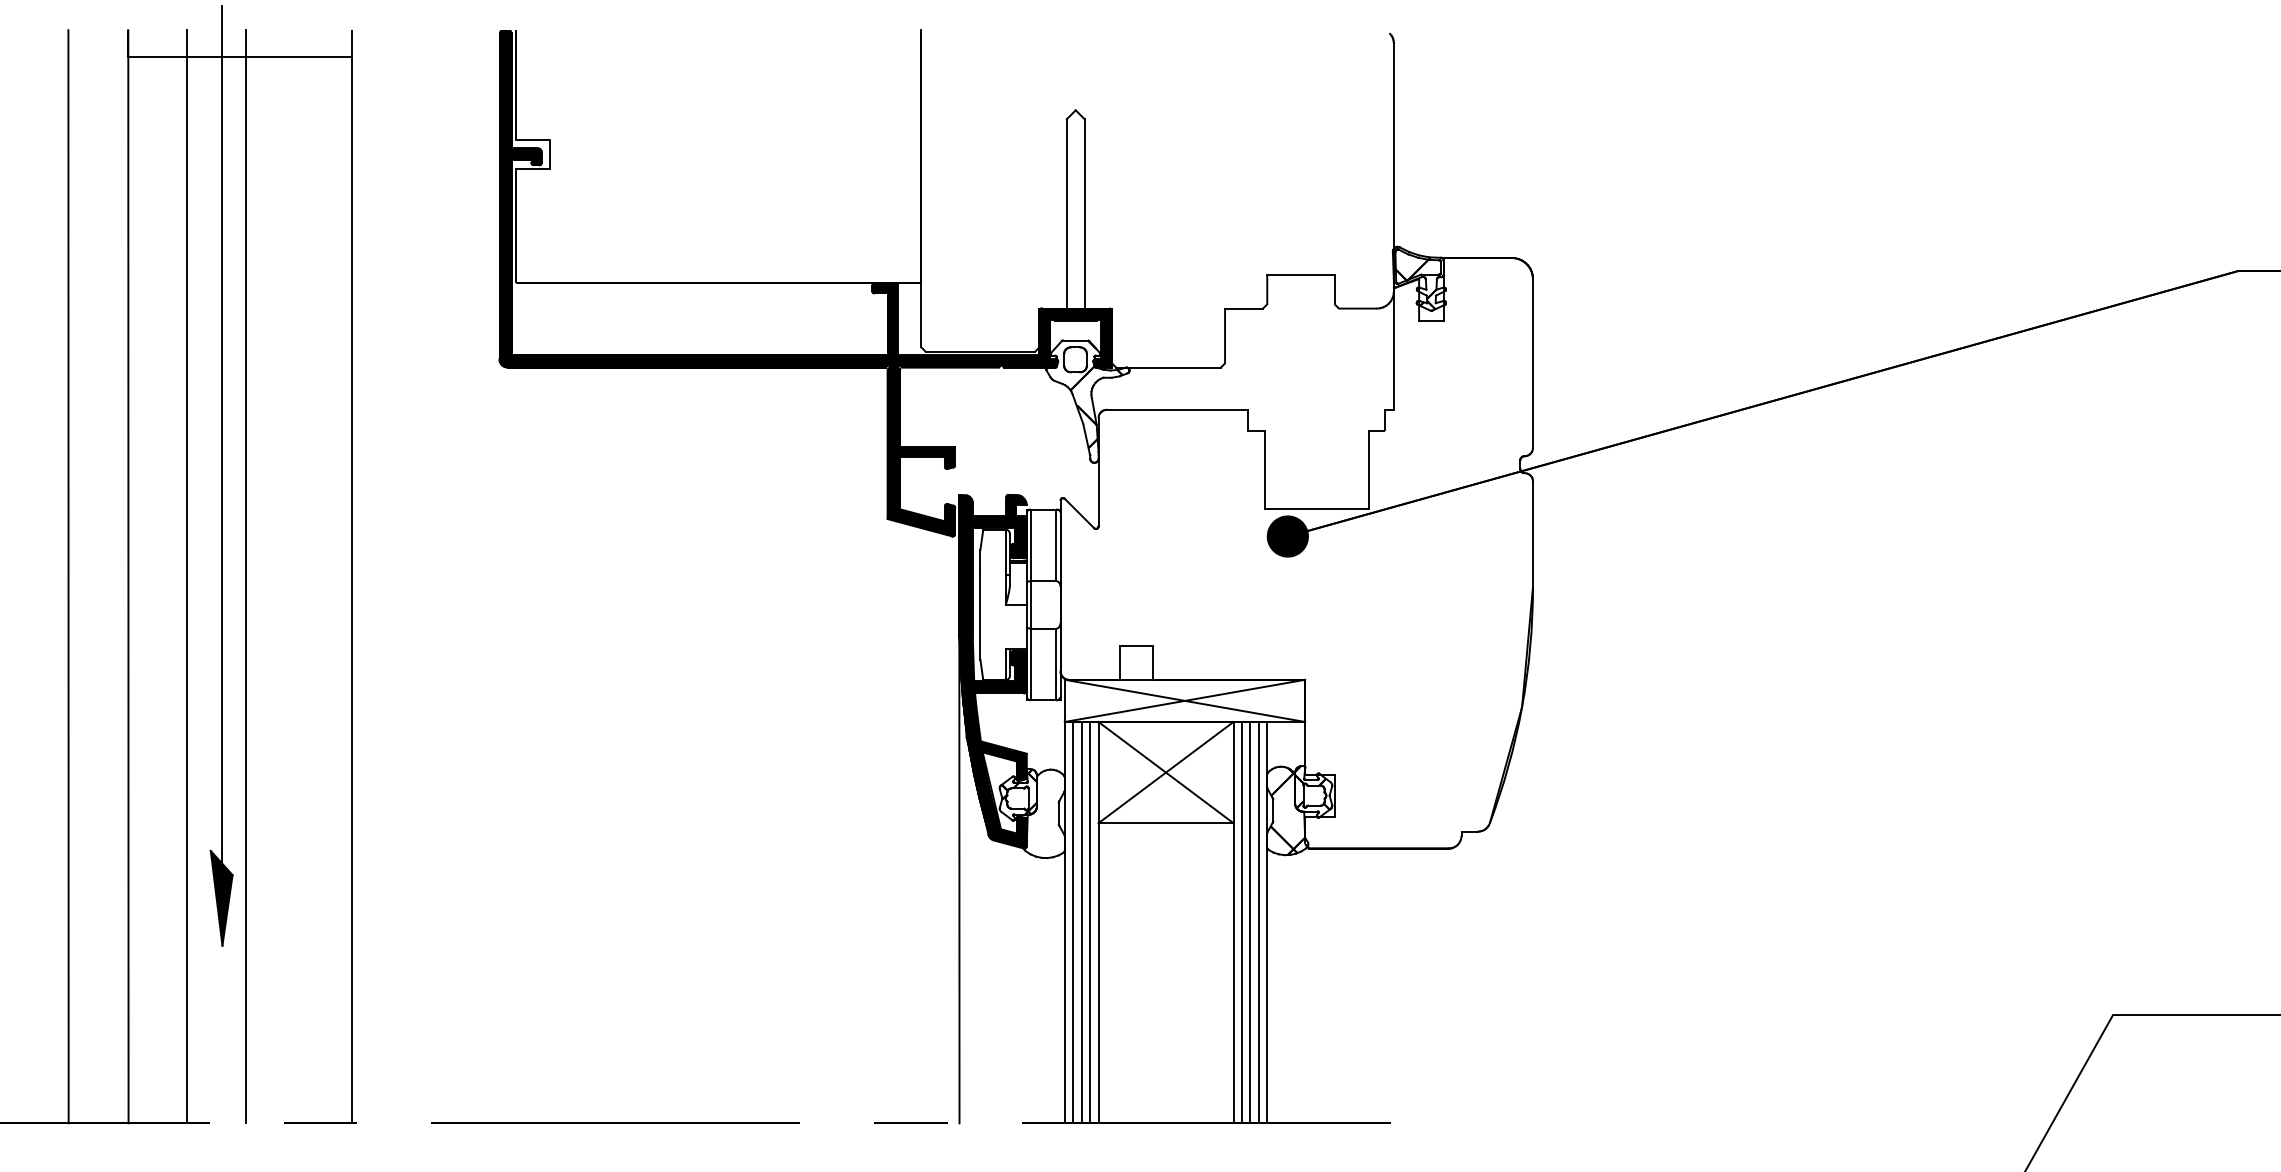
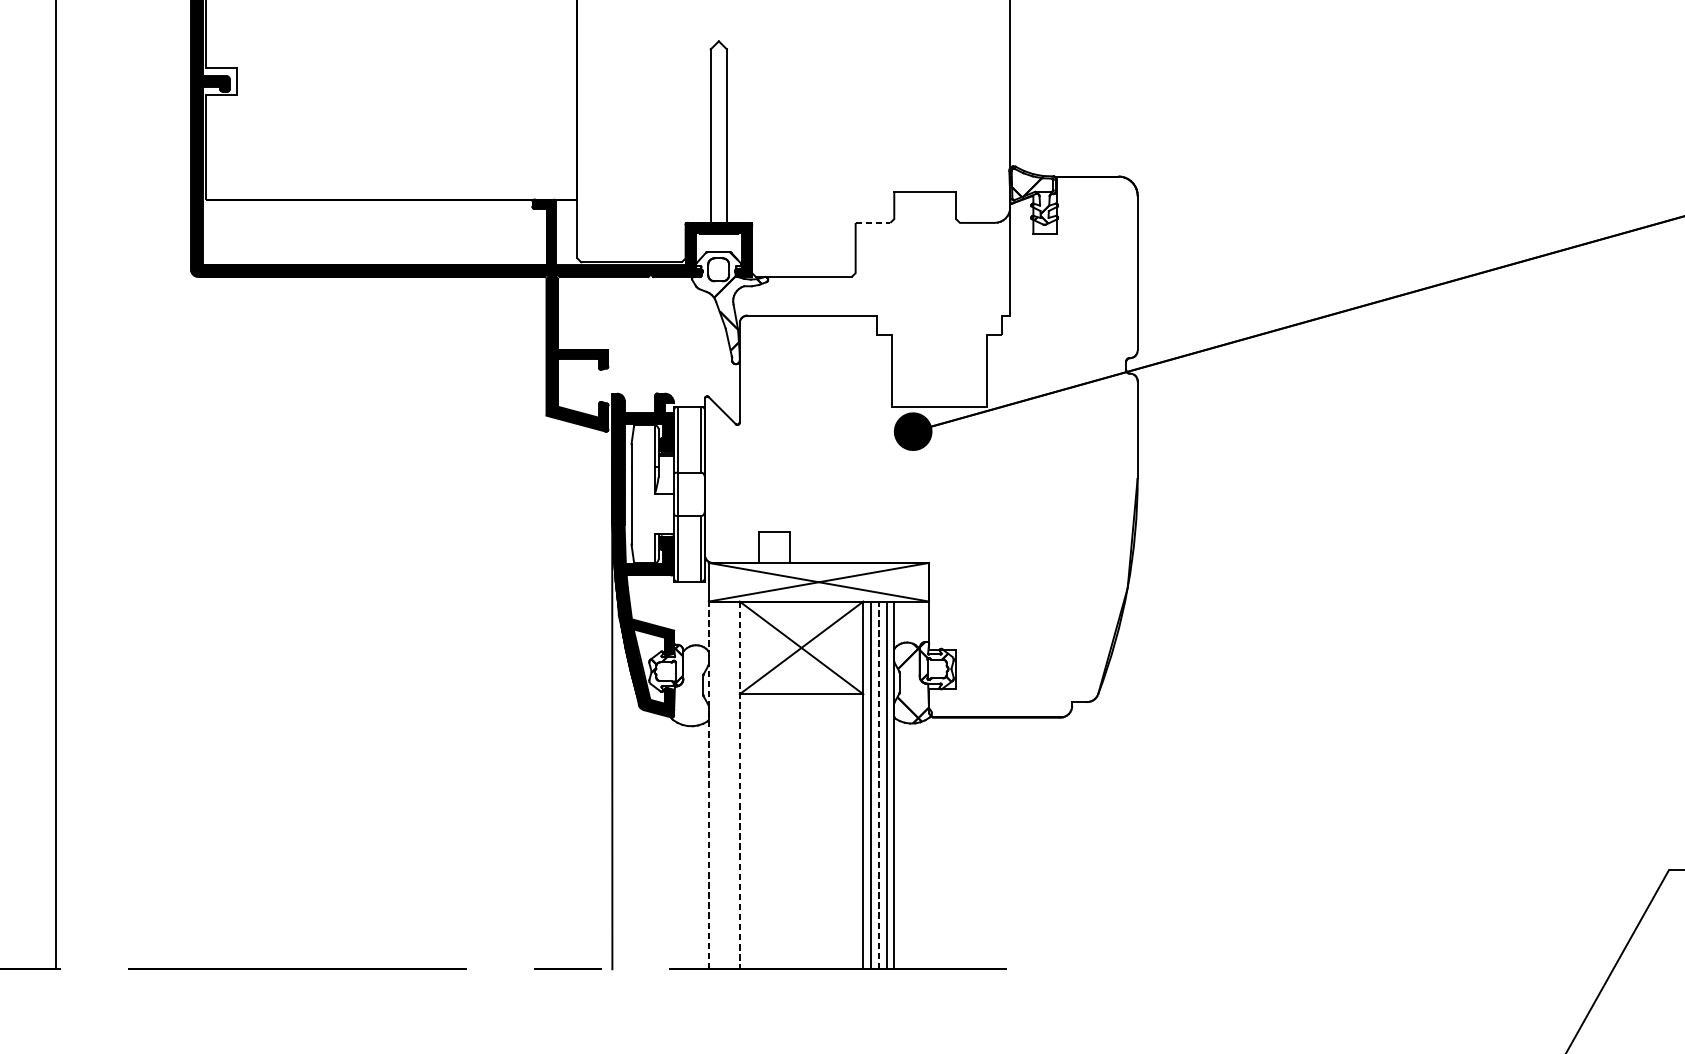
line: (1244, 308) -> (873, 222), solid -> dashed
line: (1064, 922) -> (708, 785), solid -> dashed
line: (1073, 922) -> (716, 785), removed
line: (1081, 922) -> (724, 785), removed
line: (1090, 922) -> (732, 785), removed
line: (1098, 922) -> (739, 785), solid -> dashed
line: (1250, 922) -> (878, 785), solid -> dashed

